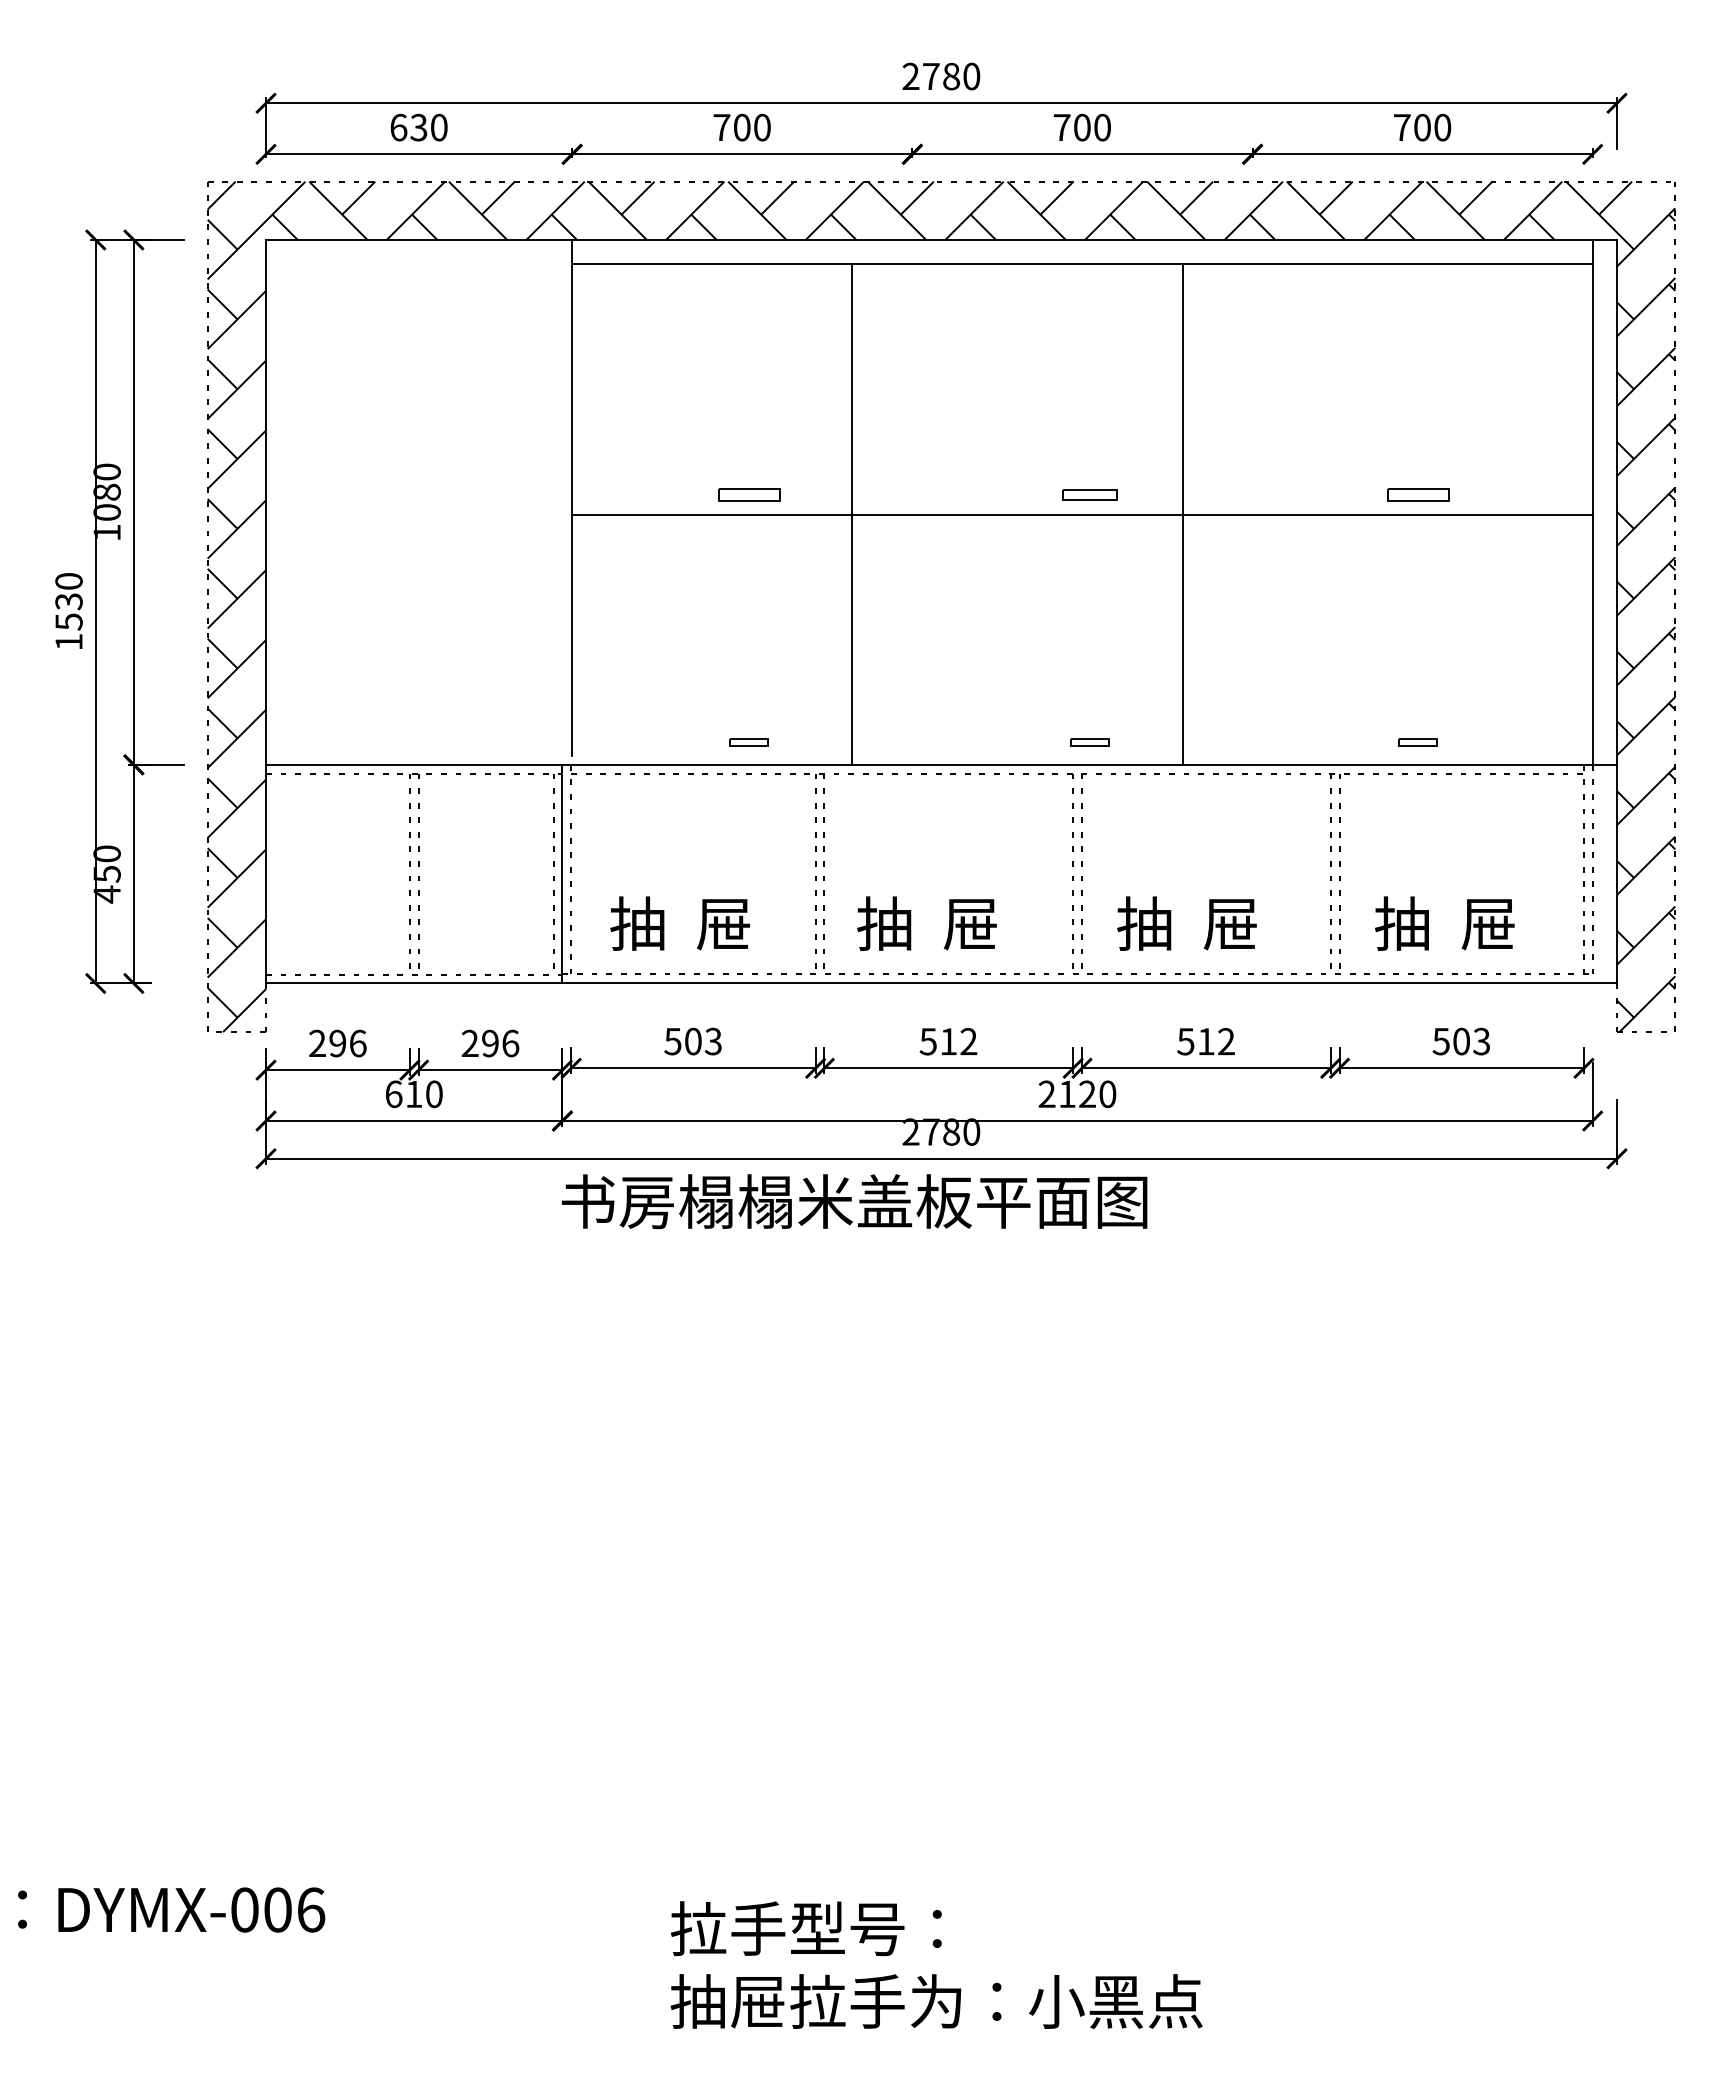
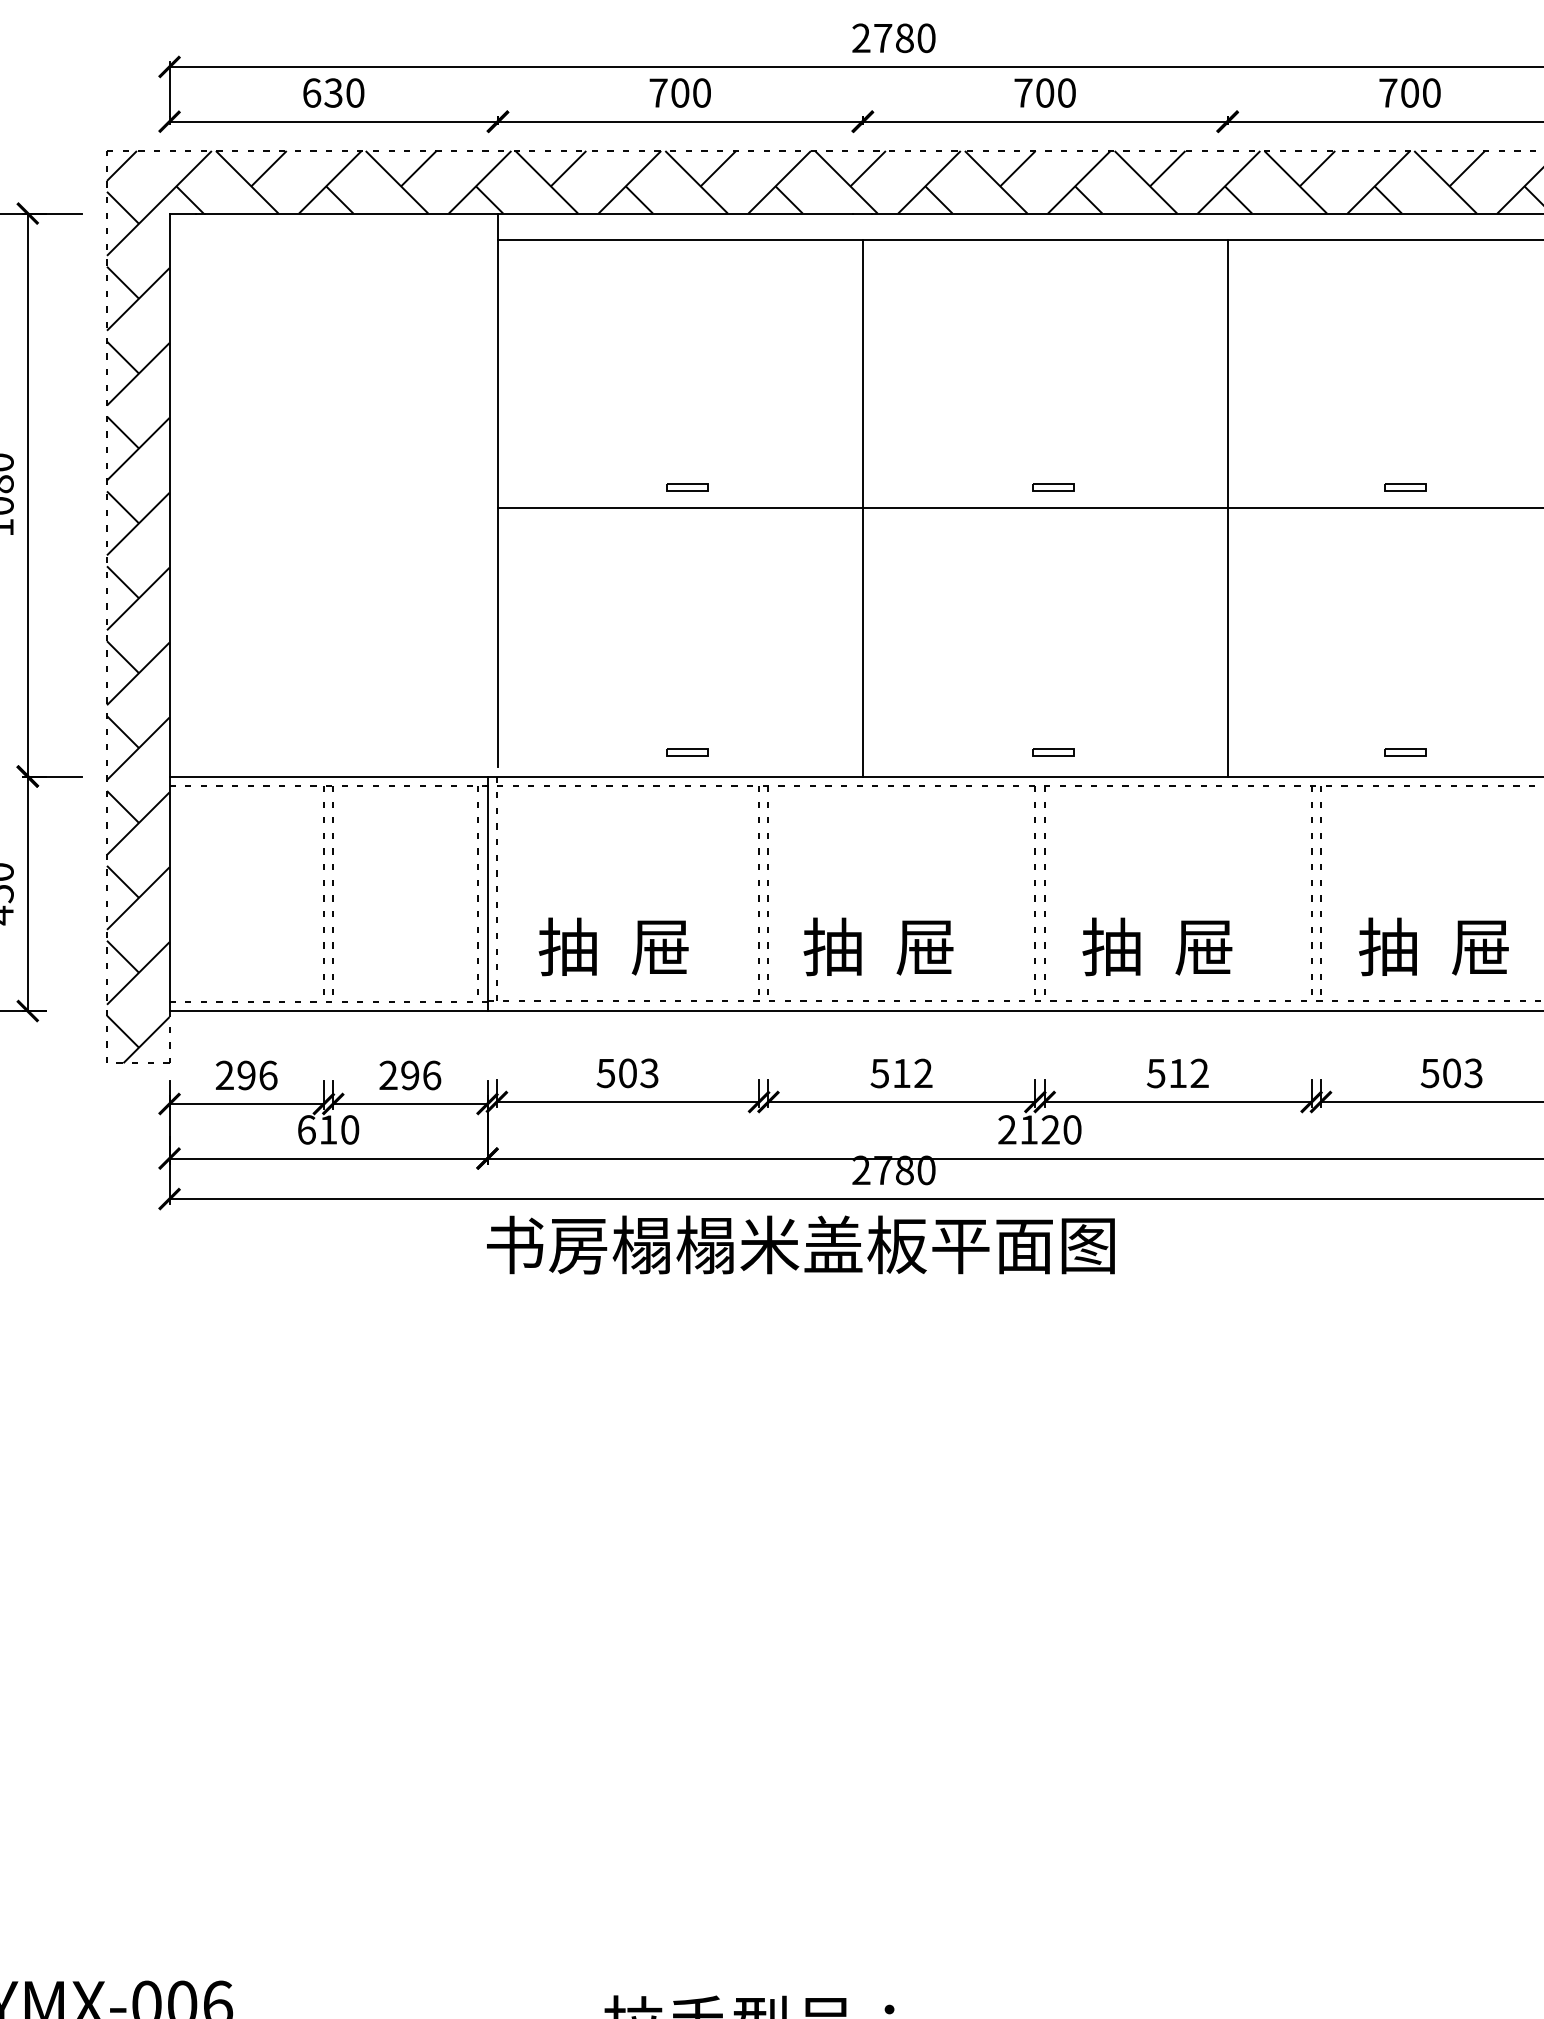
part: (748, 495) -> (687, 487), size x0.62
part: (1089, 495) -> (1052, 487), size x0.71
part: (1417, 495) -> (1404, 487), size x0.62
line: (852, 514) -> (862, 508), moved
line: (1182, 514) -> (1227, 508), moved

